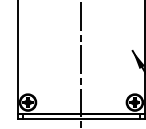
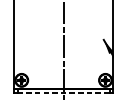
line: (81, 119) -> (63, 93), solid -> dashed

